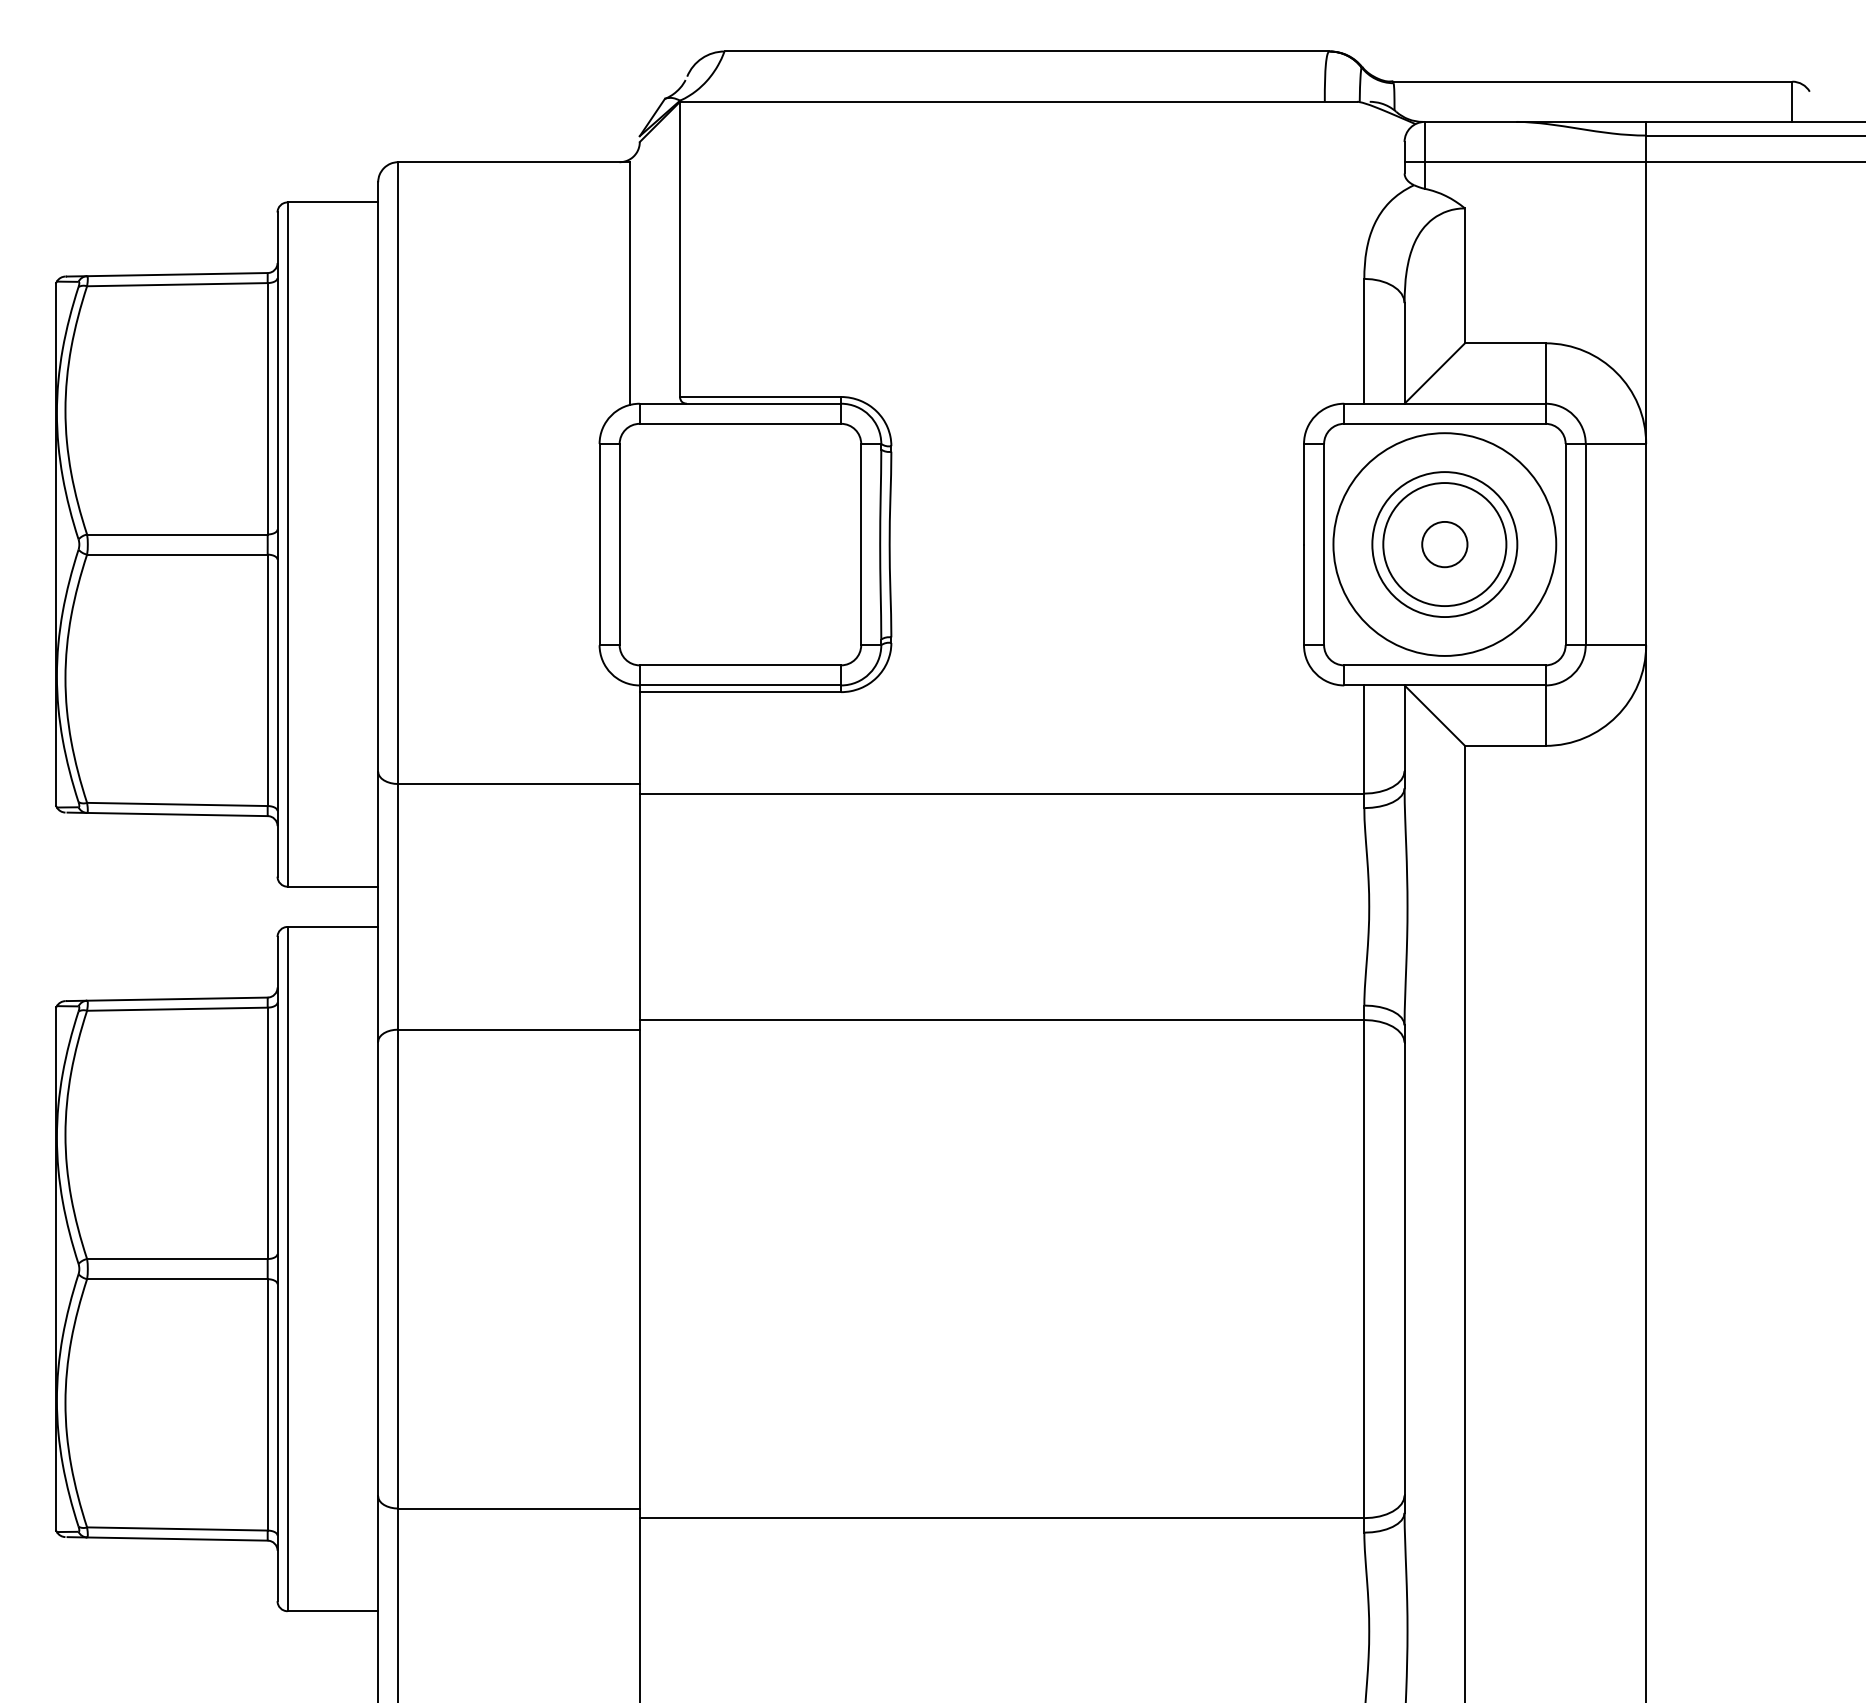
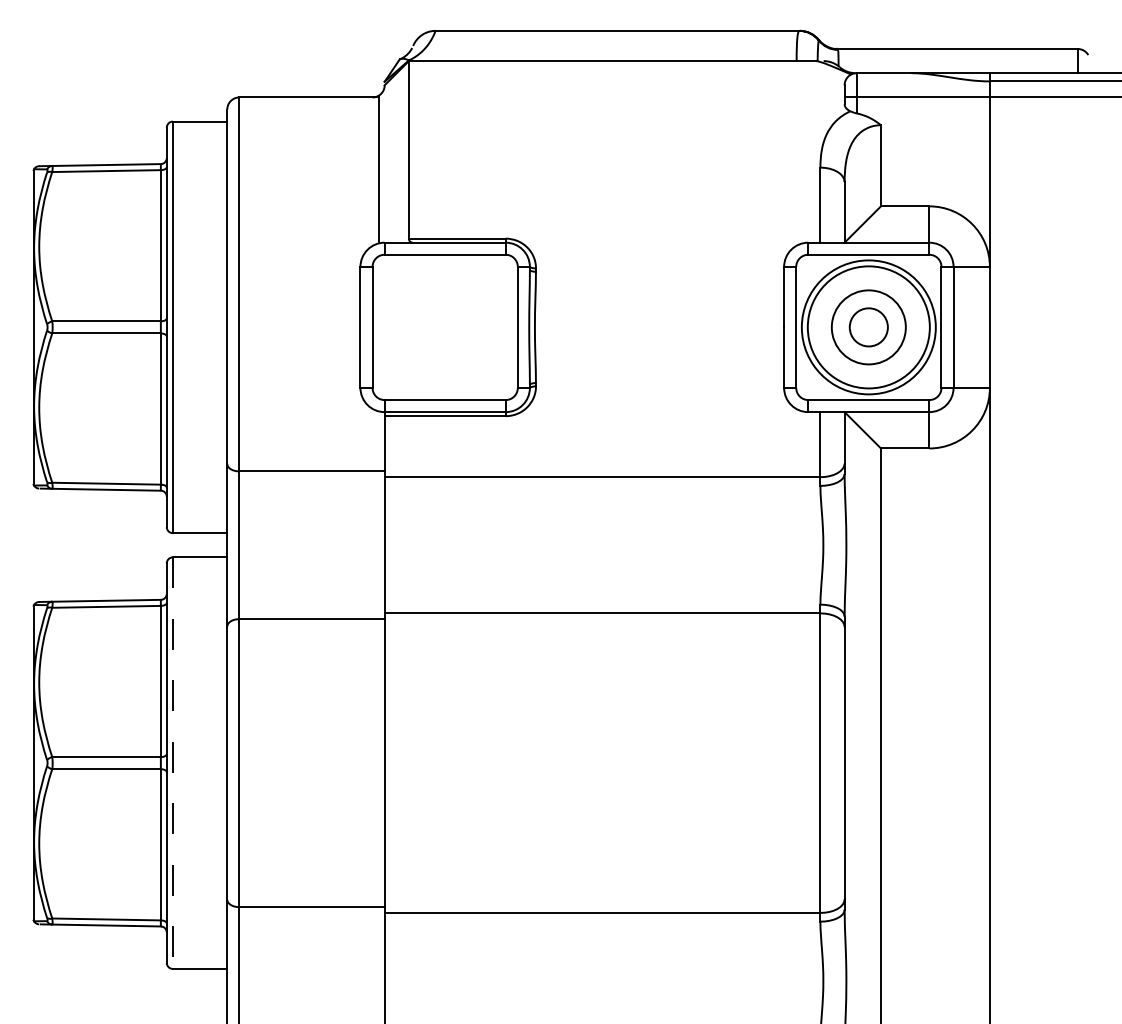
circle: (1444, 544) -> (868, 327), size x1.4
circle: (1444, 544) -> (868, 327), size x1.4
line: (287, 1269) -> (172, 763), solid -> dashed

